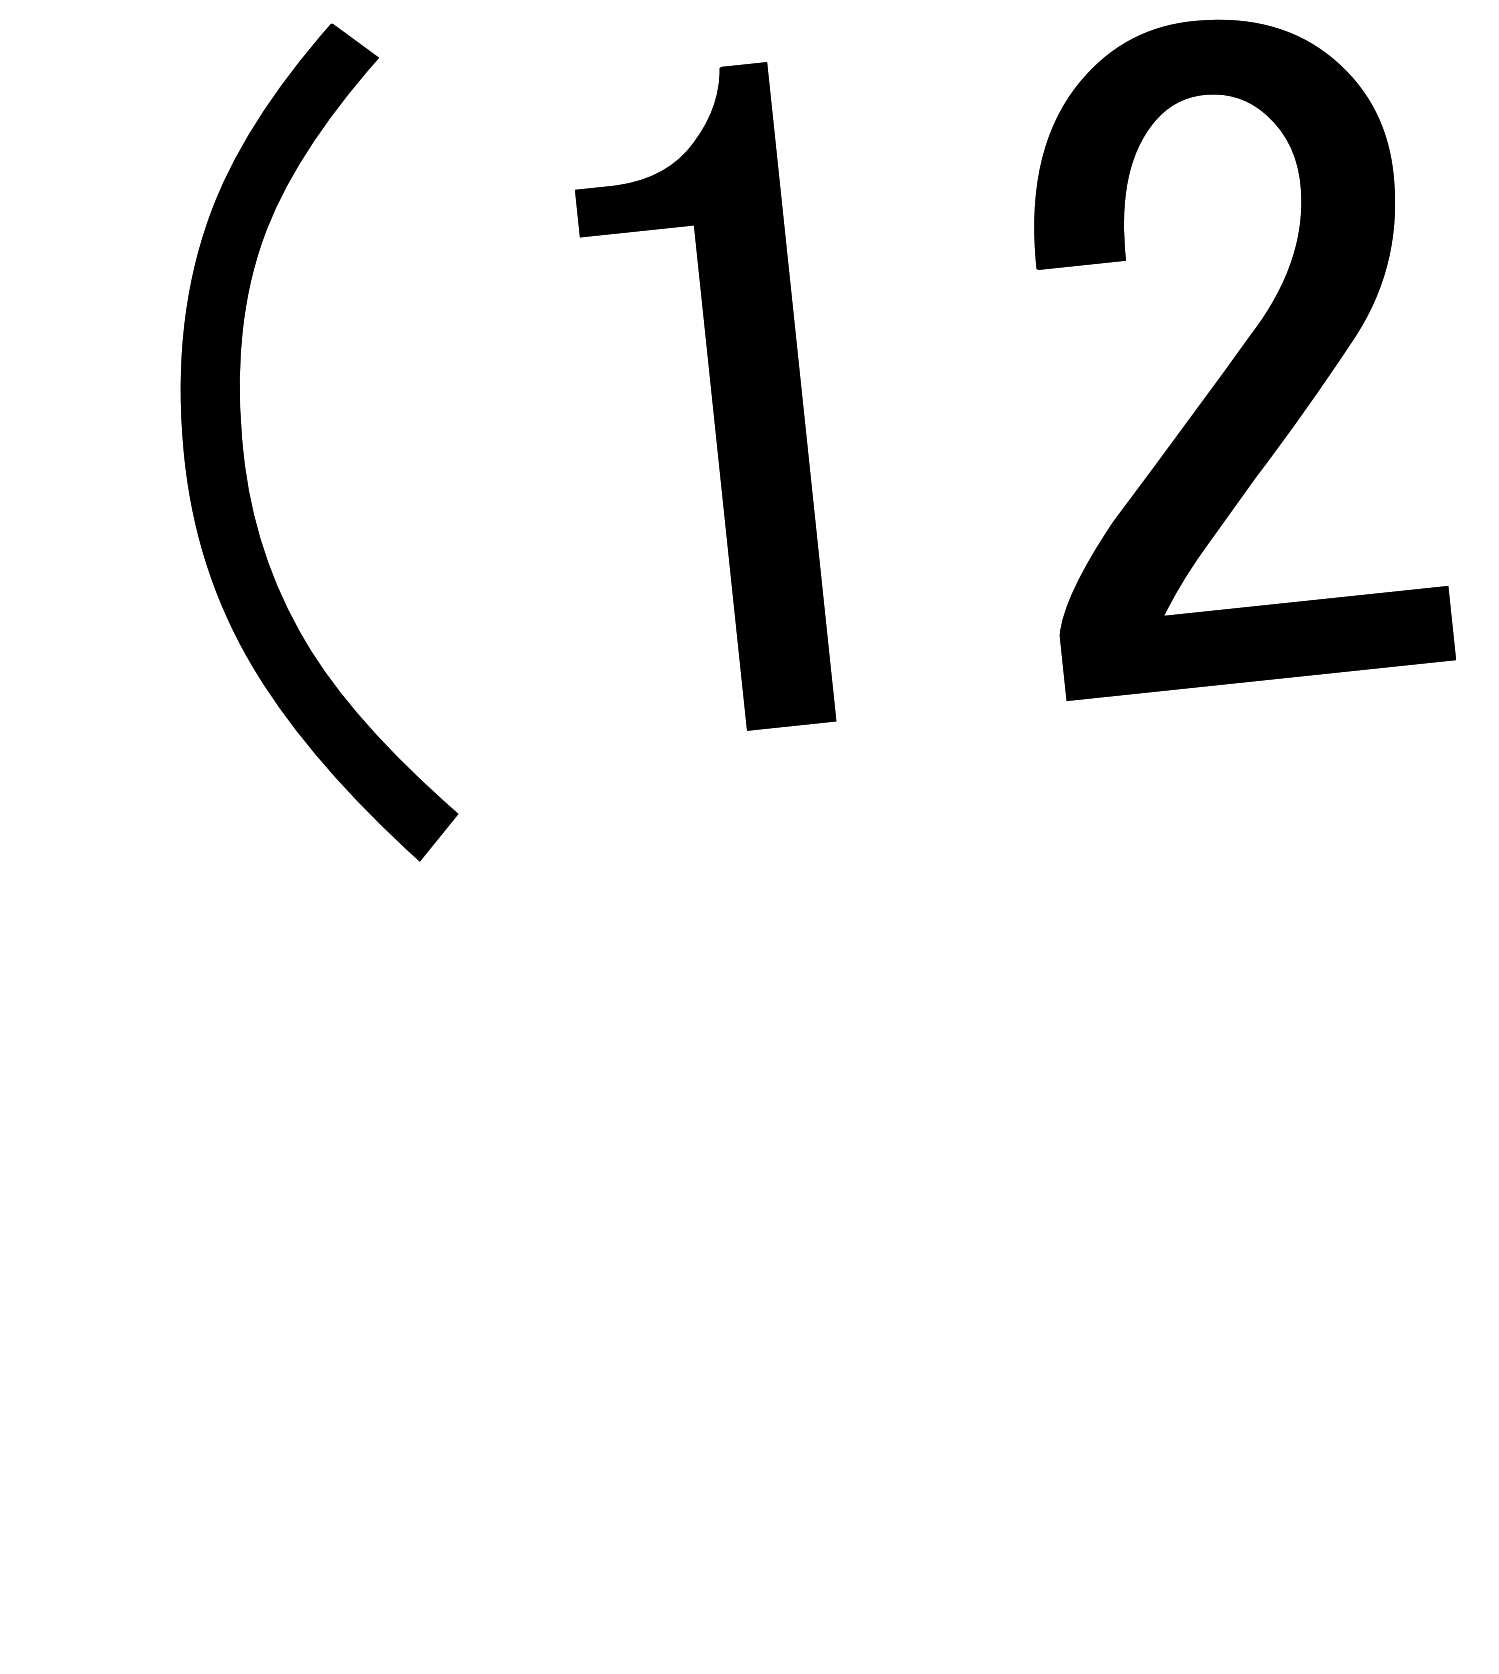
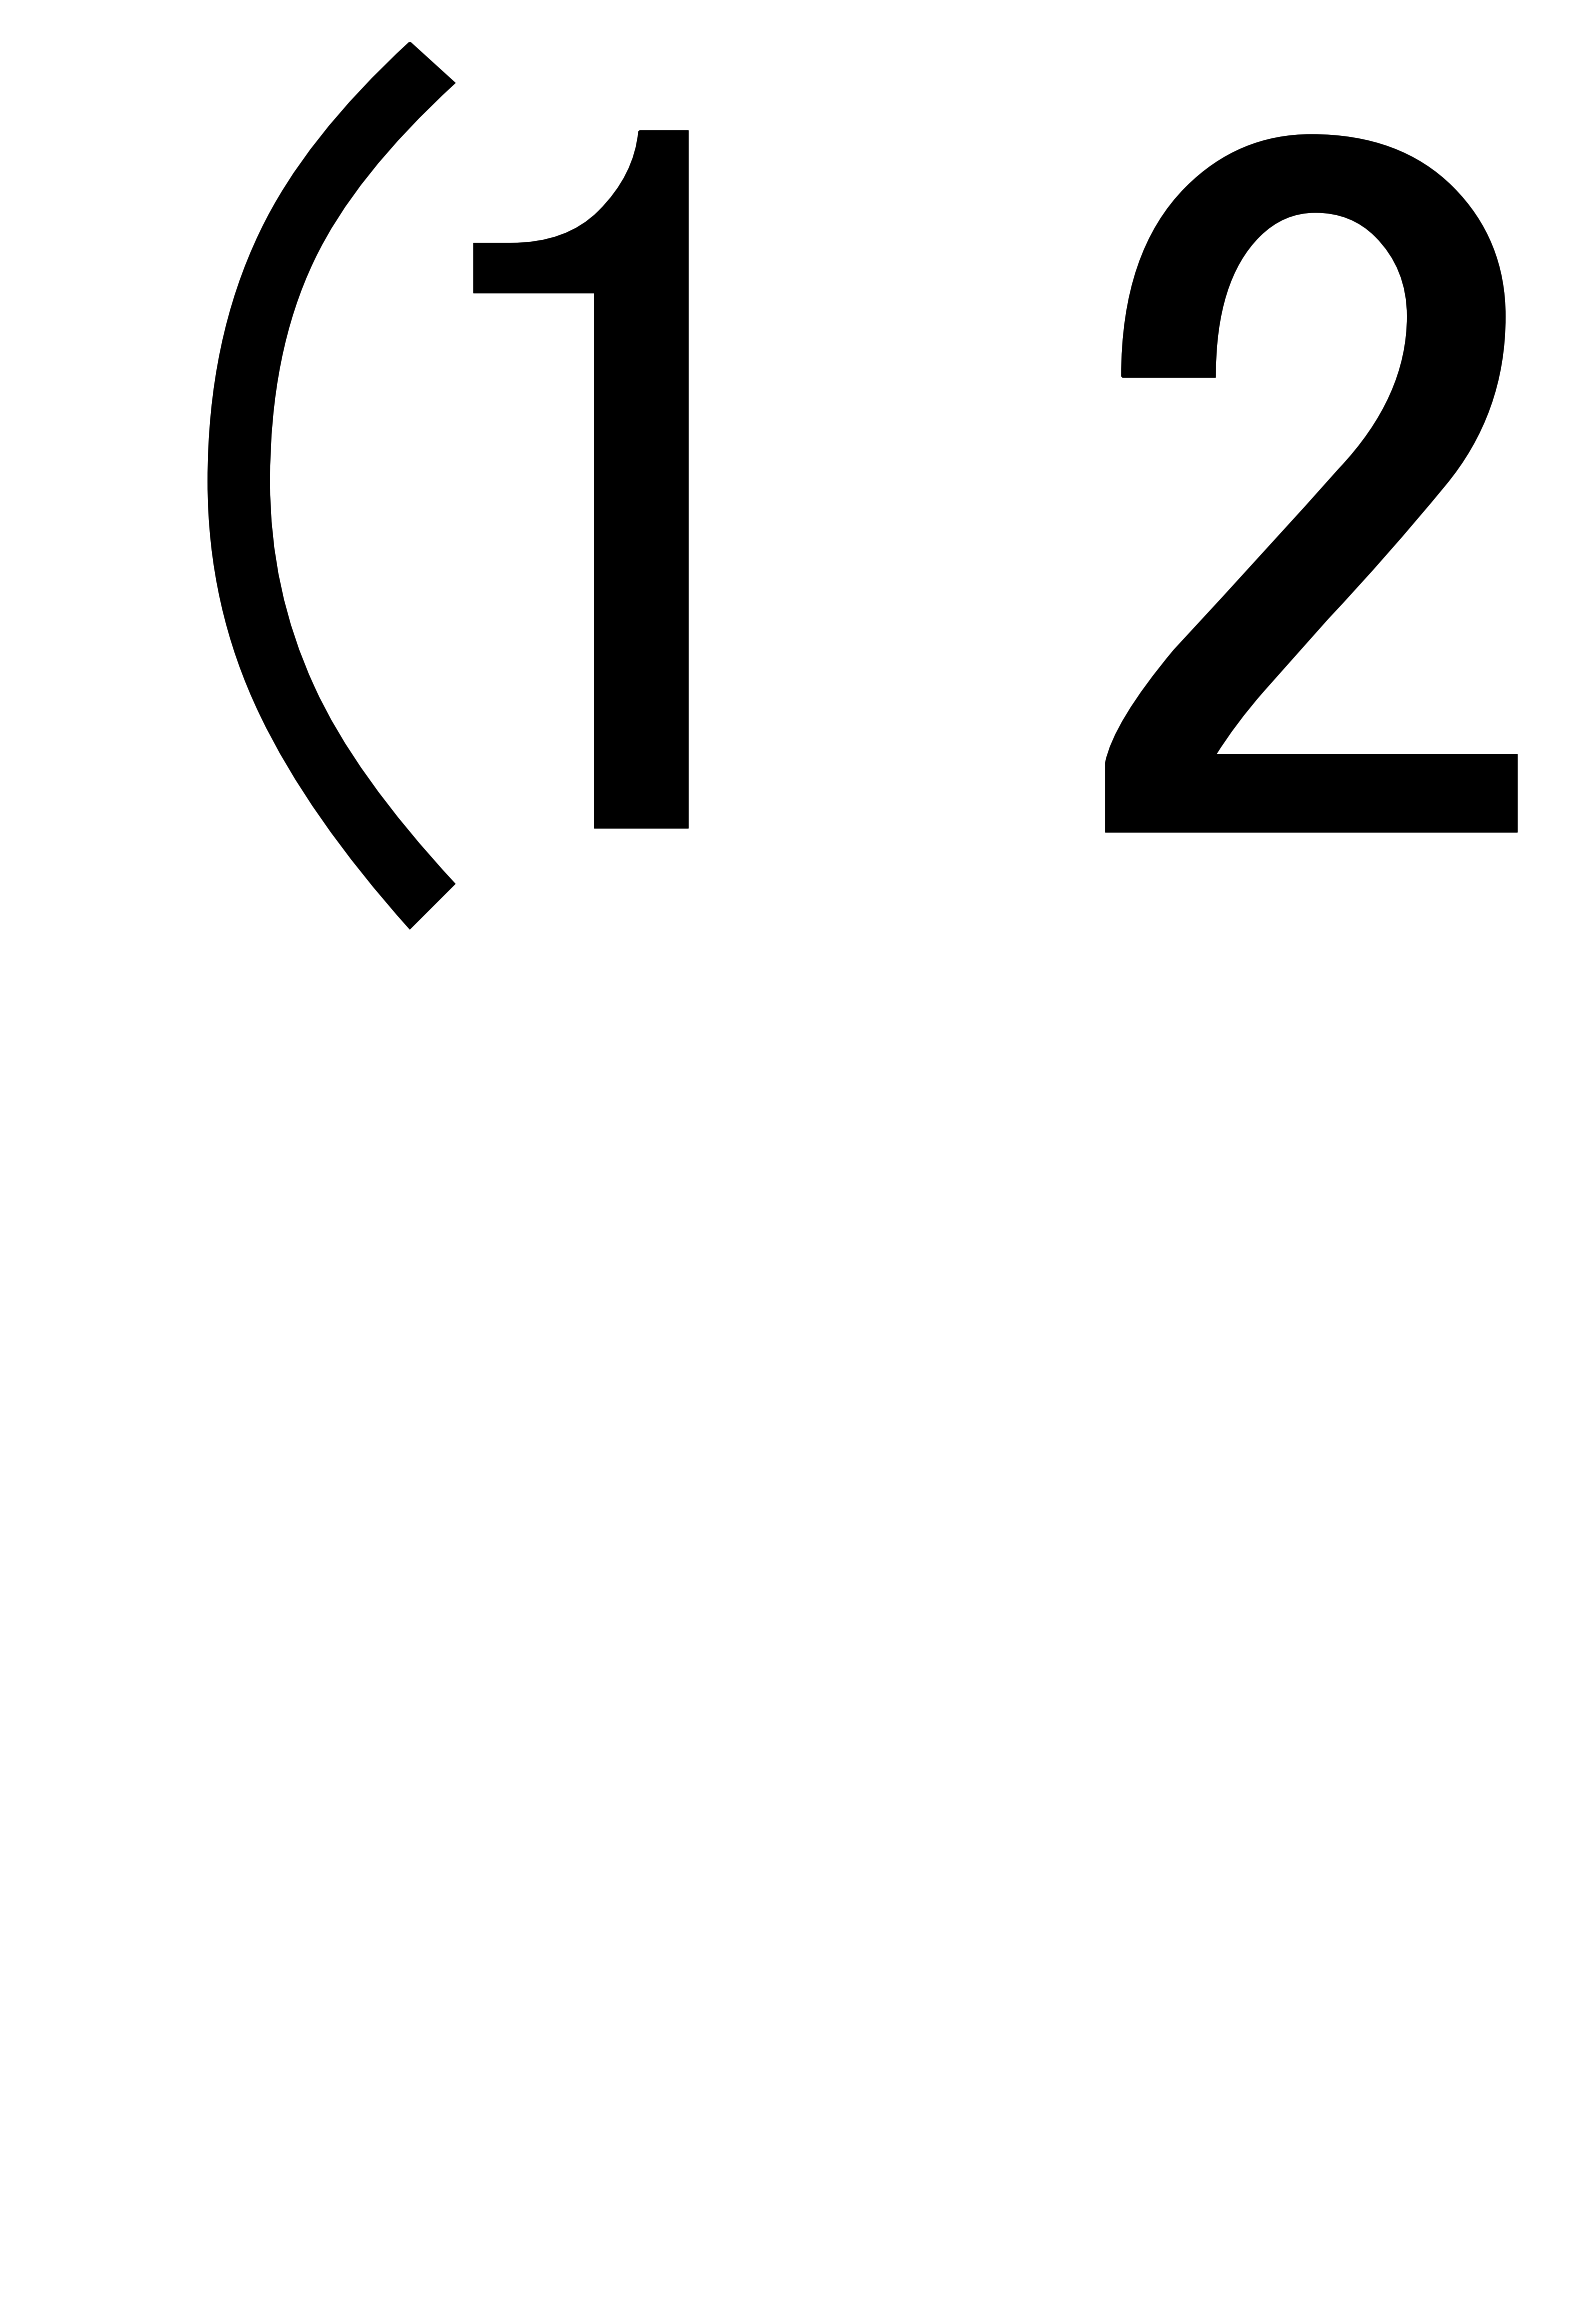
part: (712, 401) -> (594, 479), moved

